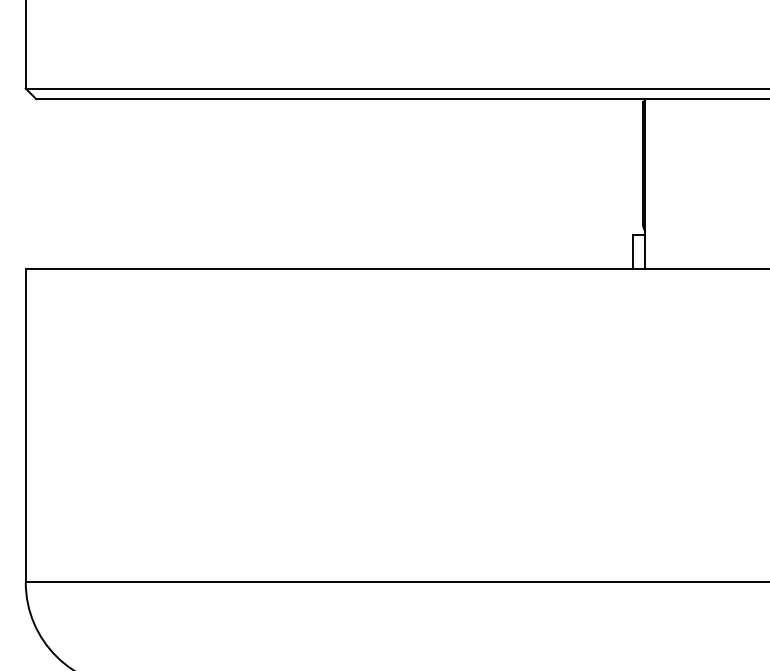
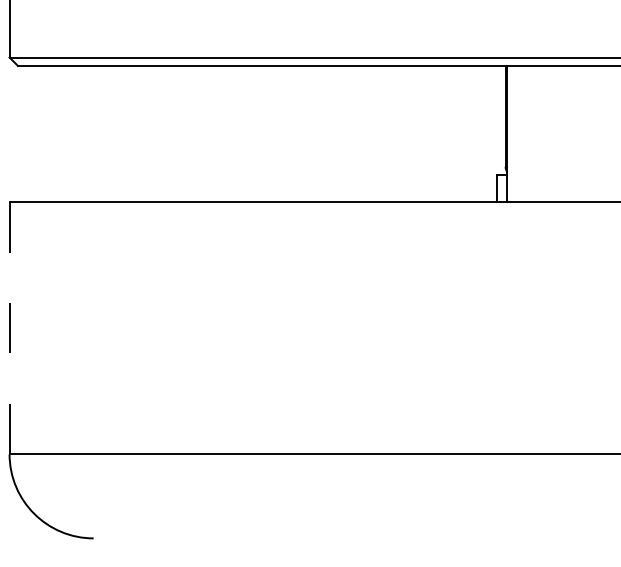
line: (25, 425) -> (9, 328), solid -> dashed

